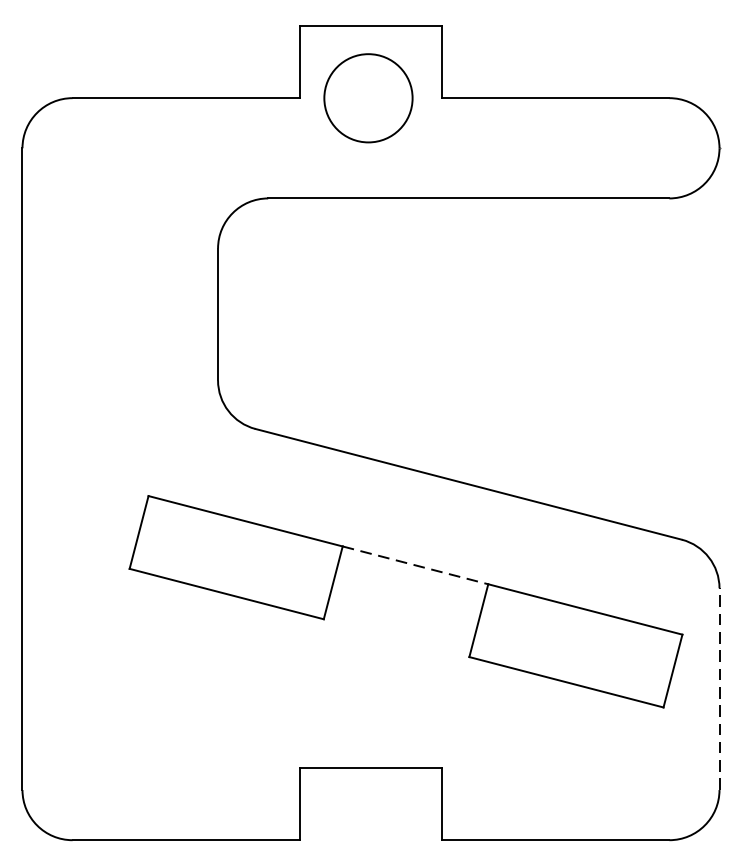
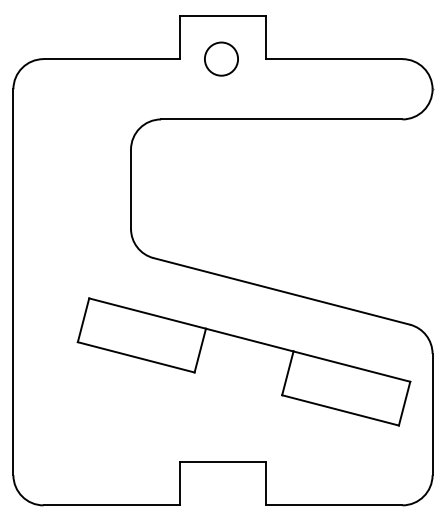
circle: (368, 97) -> (221, 58), size x0.62
line: (416, 566) -> (250, 340), dashed -> solid
line: (719, 689) -> (432, 414), dashed -> solid

